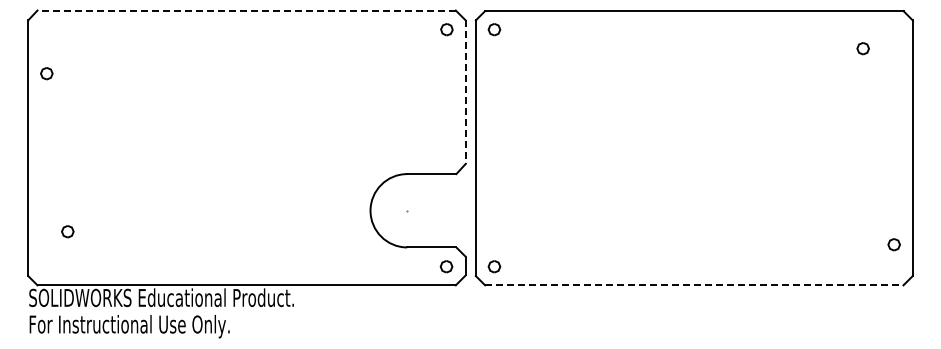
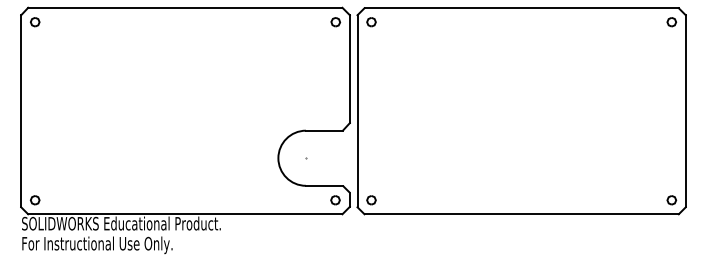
line: (246, 10) -> (185, 7), dashed -> solid
part: (862, 48) -> (671, 22), moved
part: (46, 73) -> (34, 22), moved
line: (465, 92) -> (349, 69), dashed -> solid
part: (67, 231) -> (34, 200), moved
part: (893, 244) -> (671, 200), moved
line: (694, 285) -> (521, 214), dashed -> solid

